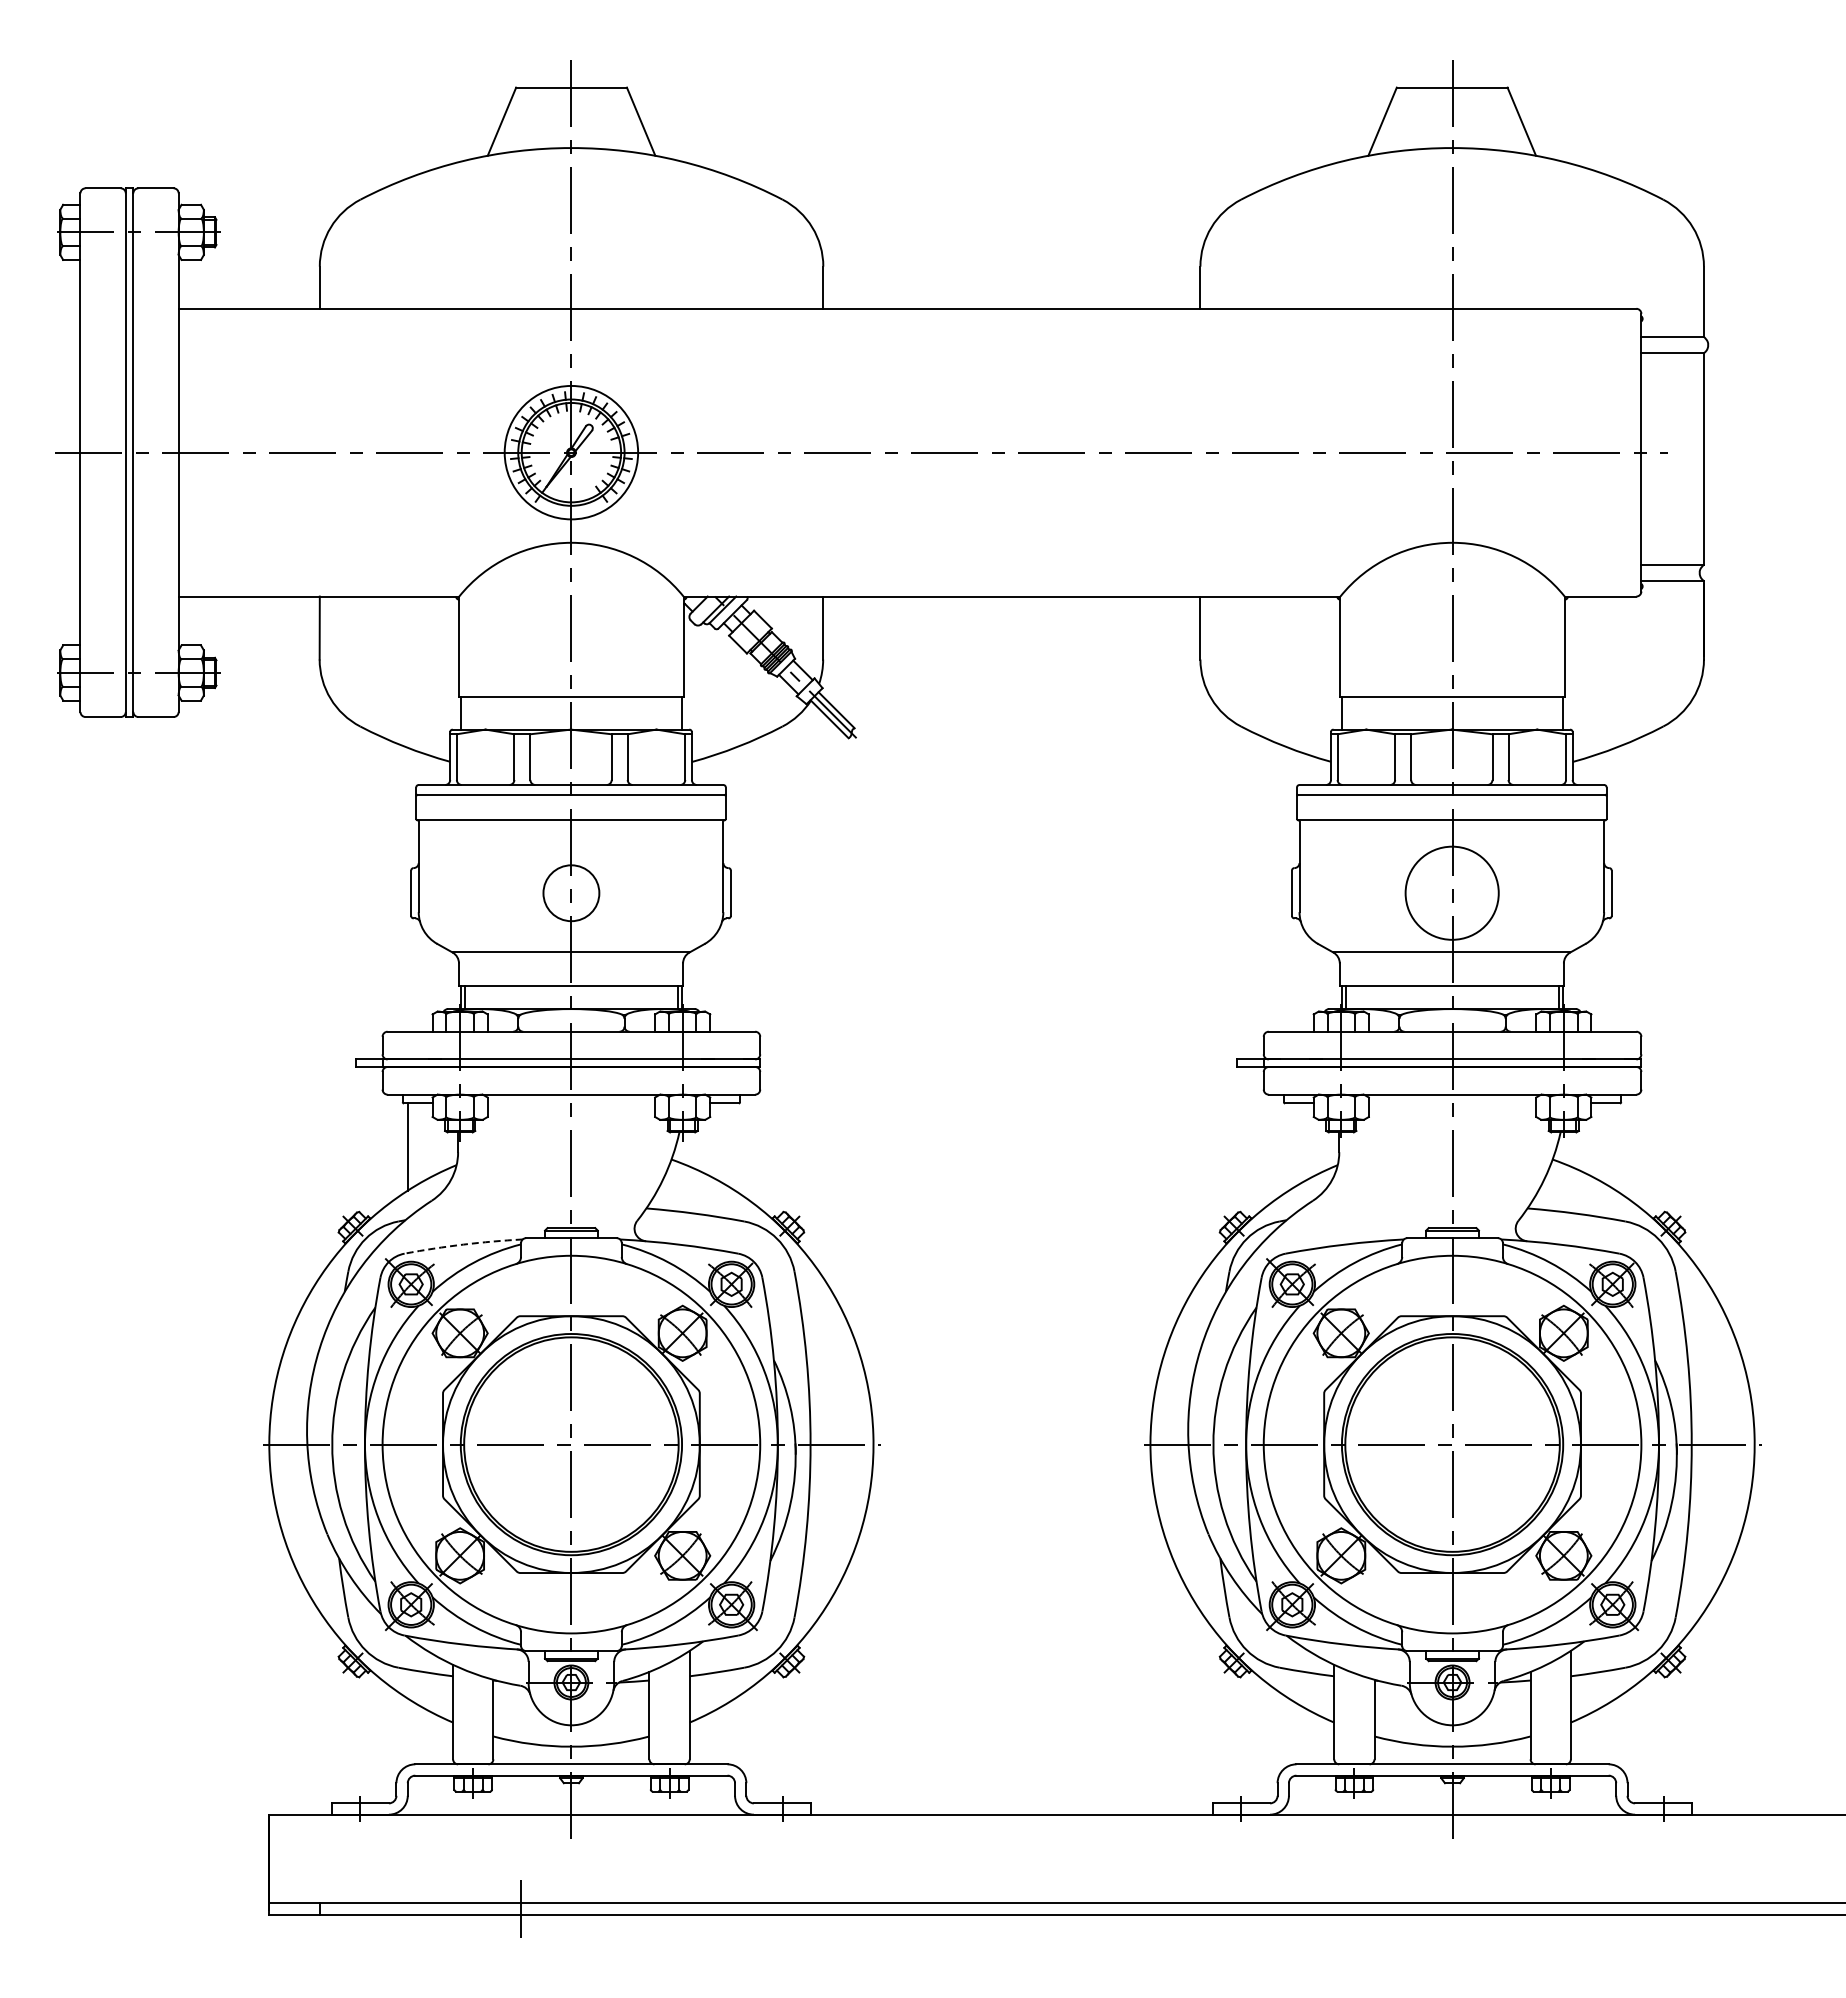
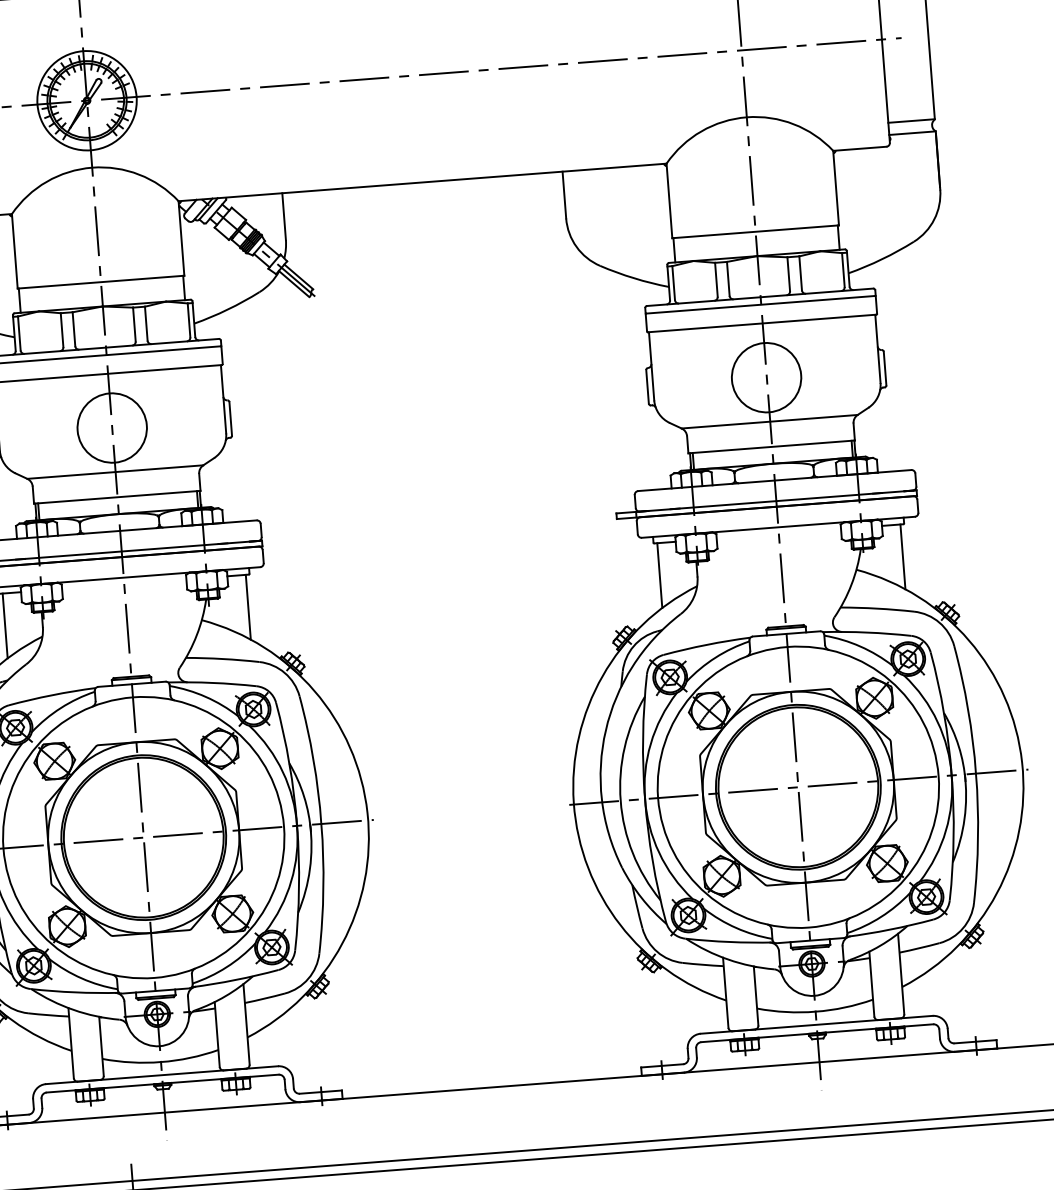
circle: (570, 892) -> (111, 427), size x1.67
line: (735, 1146) -> (248, 606), added
line: (1288, 1146) -> (659, 575), added
line: (1616, 1146) -> (903, 556), added
arc: (463, 1244) -> (52, 695), dashed -> solid

